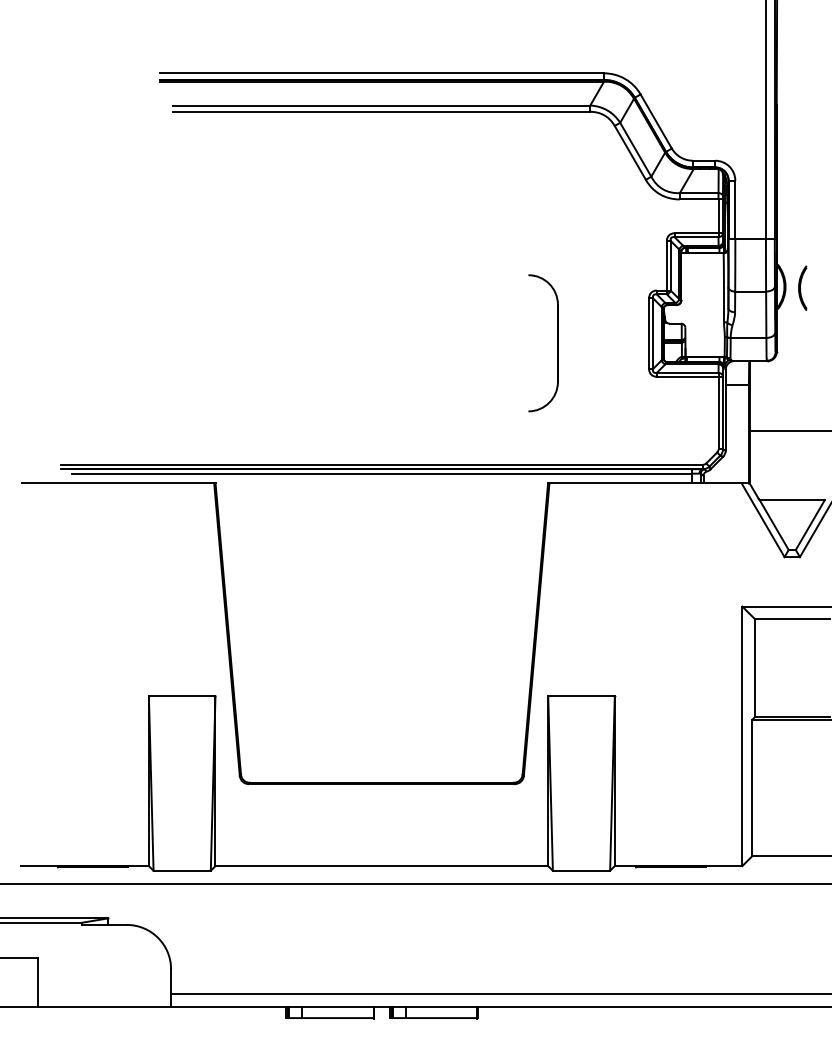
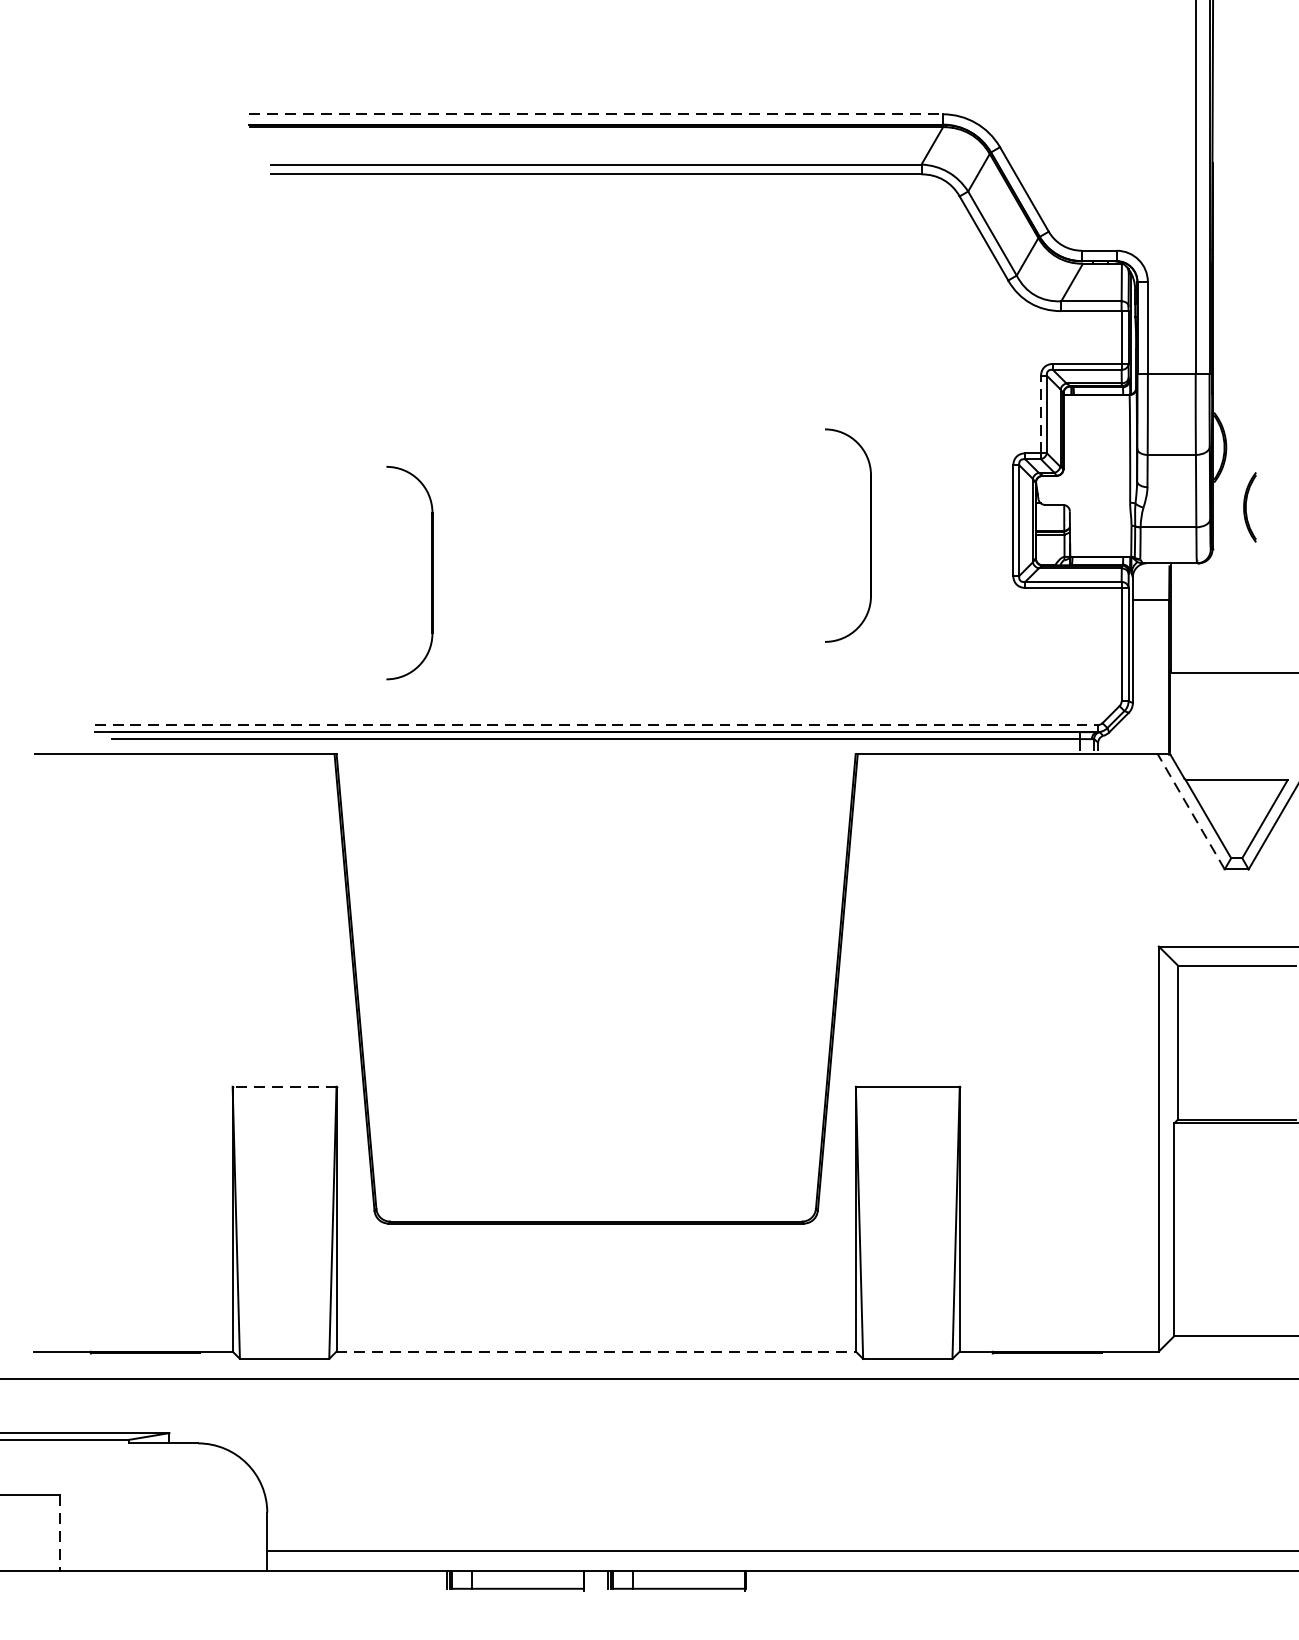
line: (382, 73) -> (597, 114), solid -> dashed
line: (666, 265) -> (1040, 414), solid -> dashed
part: (802, 287) -> (1249, 506), moved
part: (276, 367) -> (431, 573), added
line: (382, 464) -> (597, 724), solid -> dashed
line: (763, 520) -> (1191, 812), solid -> dashed
line: (181, 696) -> (283, 1086), solid -> dashed
line: (382, 866) -> (597, 1352), solid -> dashed
line: (37, 983) -> (58, 1534), solid -> dashed

